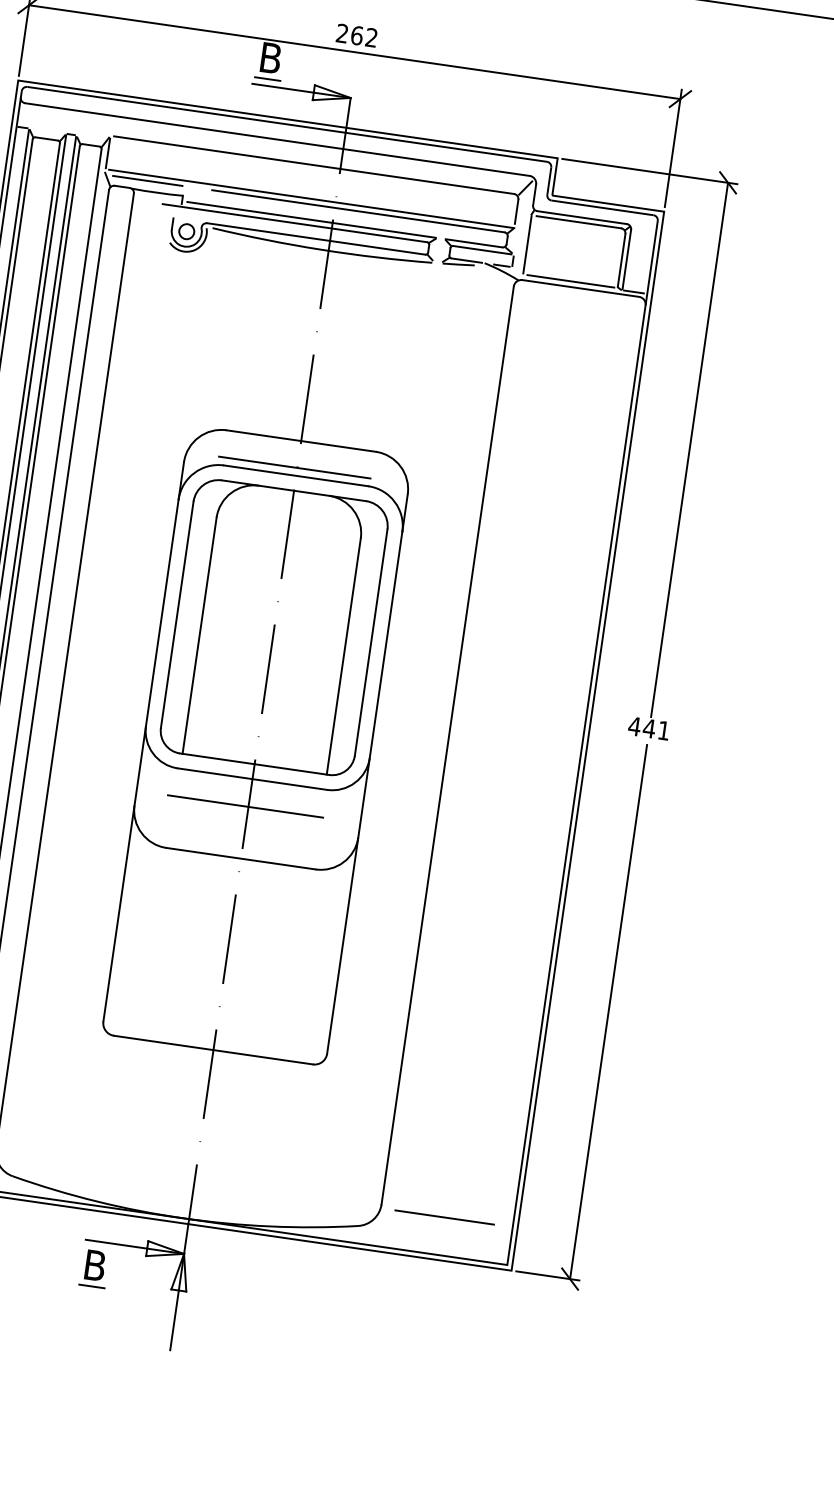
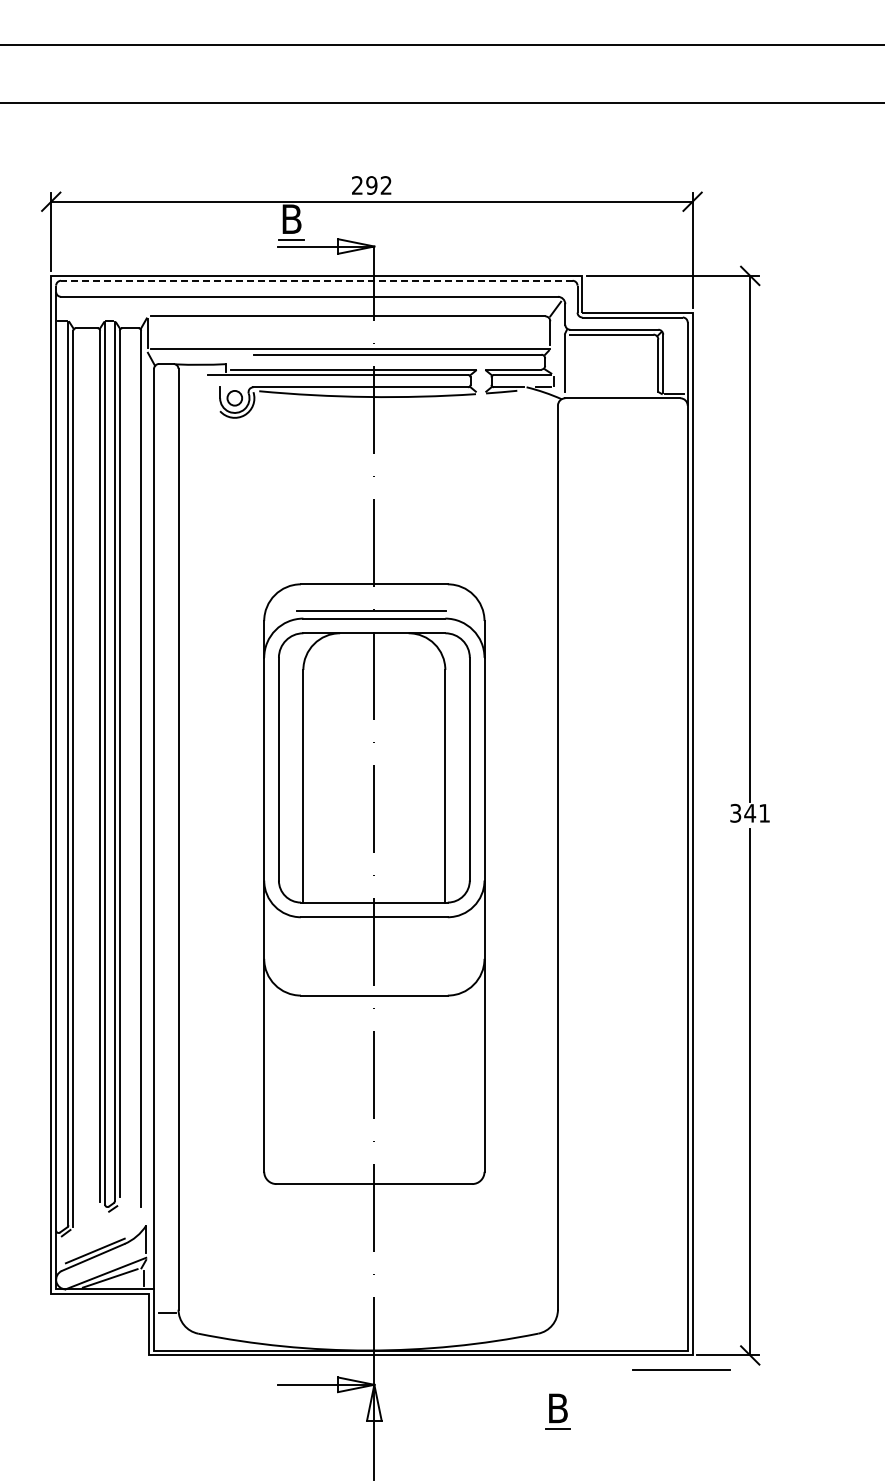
text: (356, 35) -> (371, 185), 262 -> 292
line: (286, 124) -> (316, 280), solid -> dashed
line: (148, 180) -> (190, 354), removed
line: (571, 281) -> (612, 392), removed
text: (634, 725) -> (735, 812), 441 -> 341
line: (245, 806) -> (371, 944), removed
line: (444, 1216) -> (681, 1369), moved
part: (94, 1268) -> (557, 1411), moved

